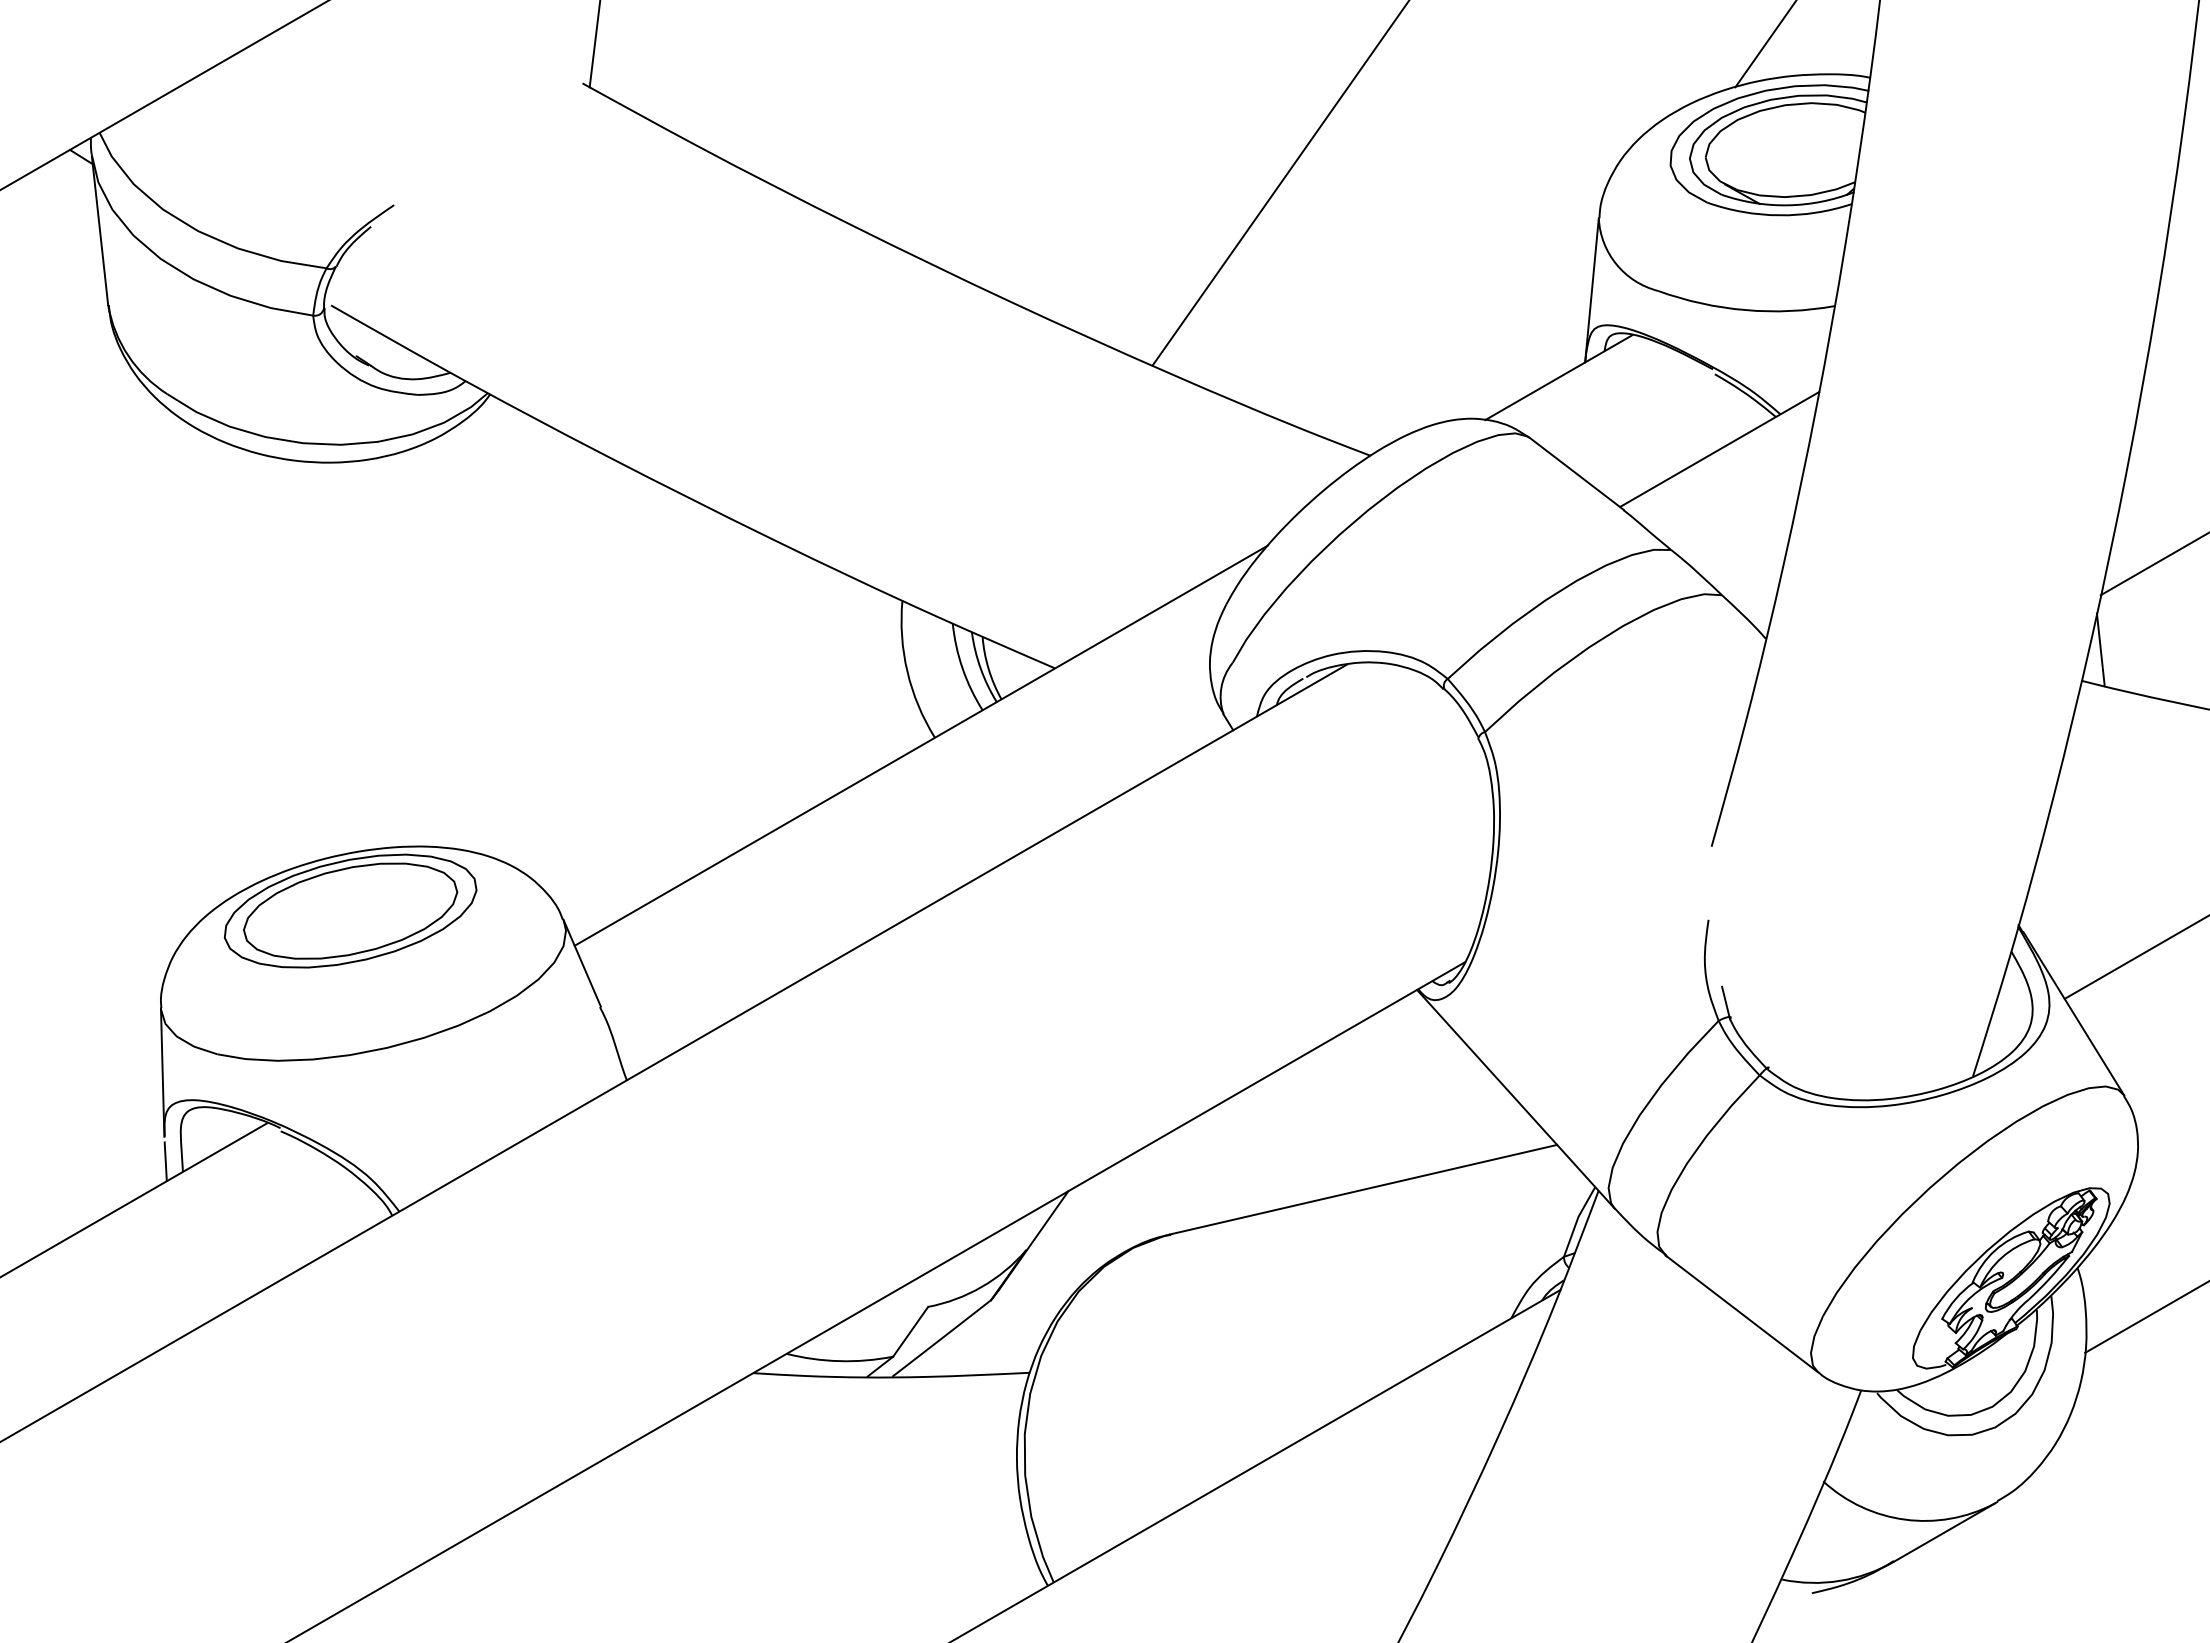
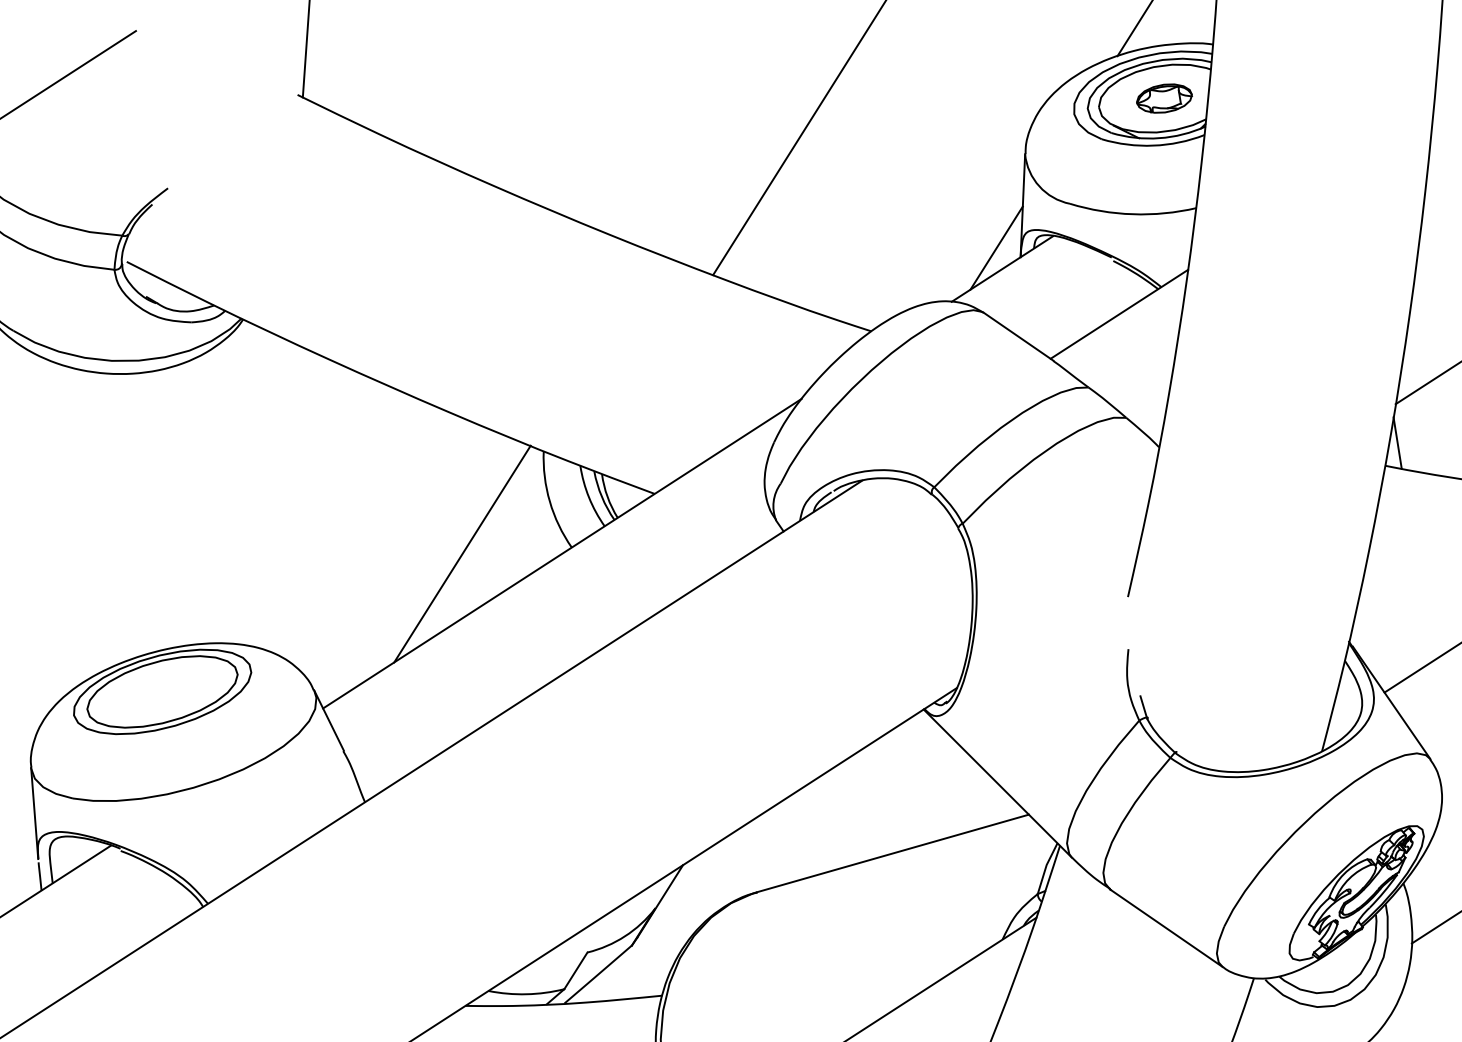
part: (1798, 149) -> (1164, 98), added
line: (1551, 347) -> (996, 247), added
line: (780, 739) -> (462, 554), added

